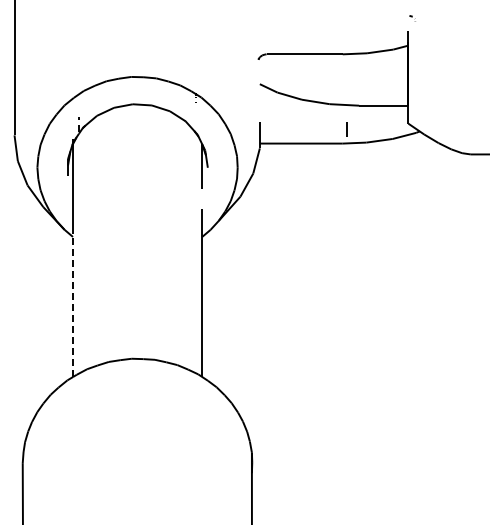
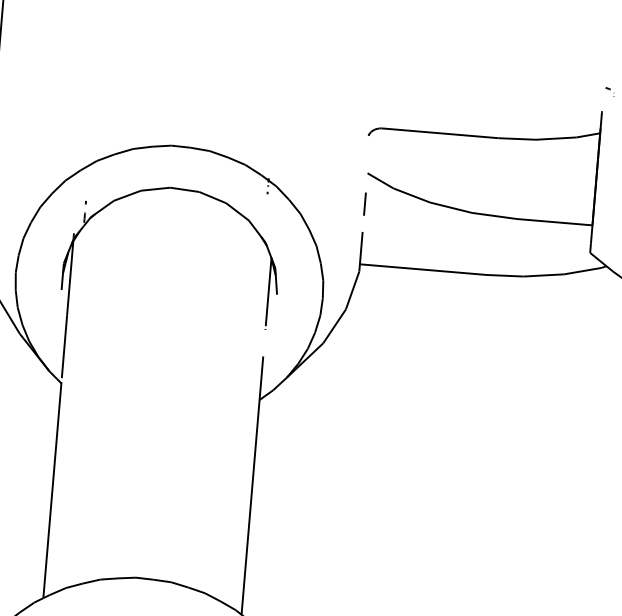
line: (346, 129) -> (364, 204), moved
line: (72, 306) -> (51, 489), dashed -> solid

